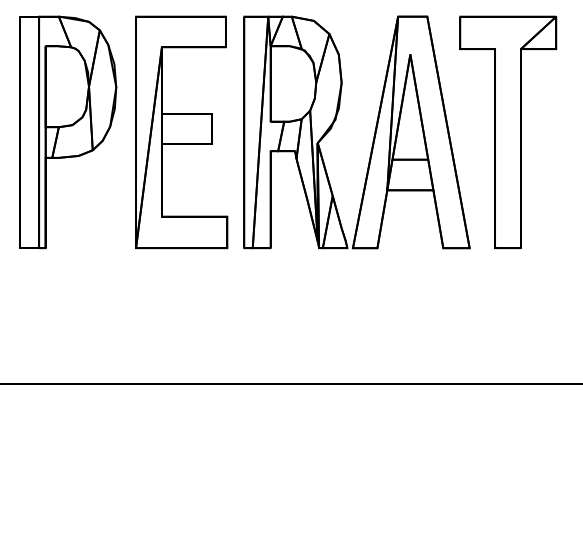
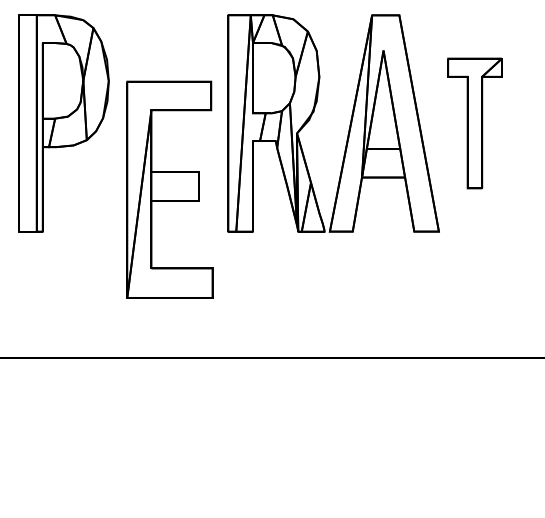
part: (181, 132) -> (169, 189), moved
part: (508, 132) -> (475, 123), size x0.6

